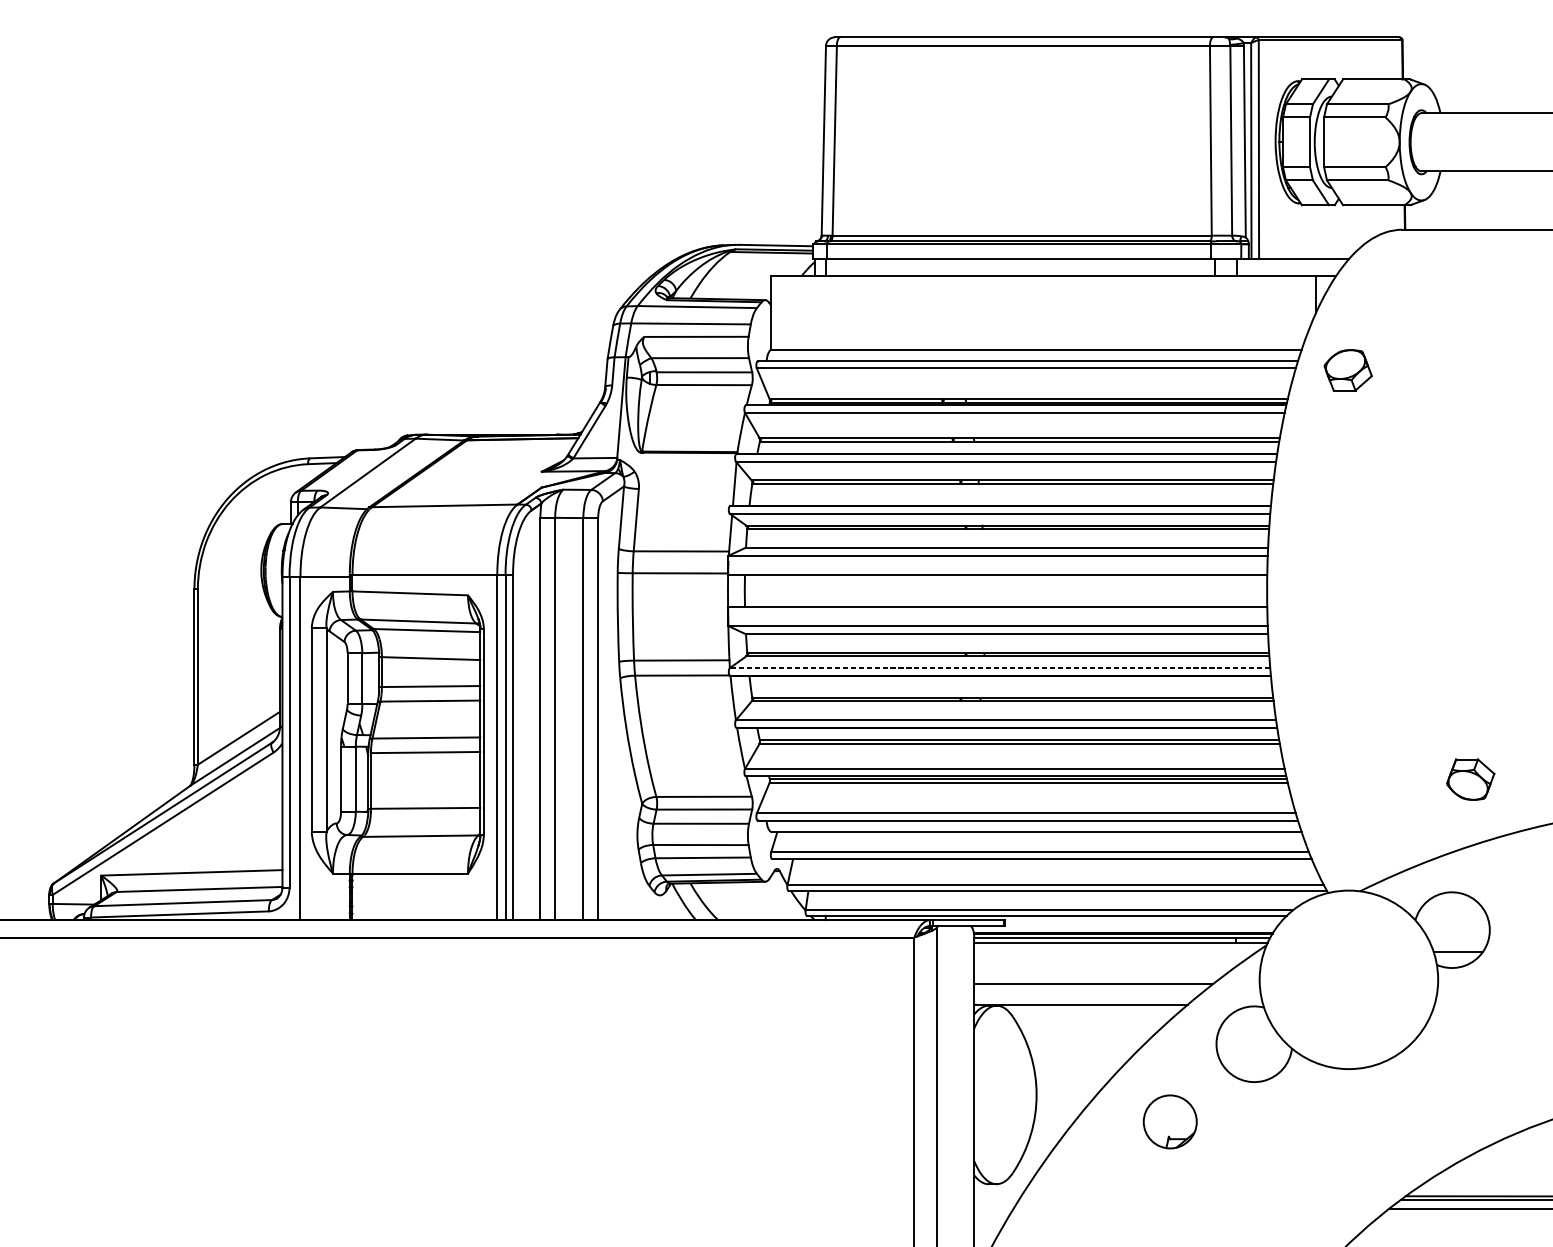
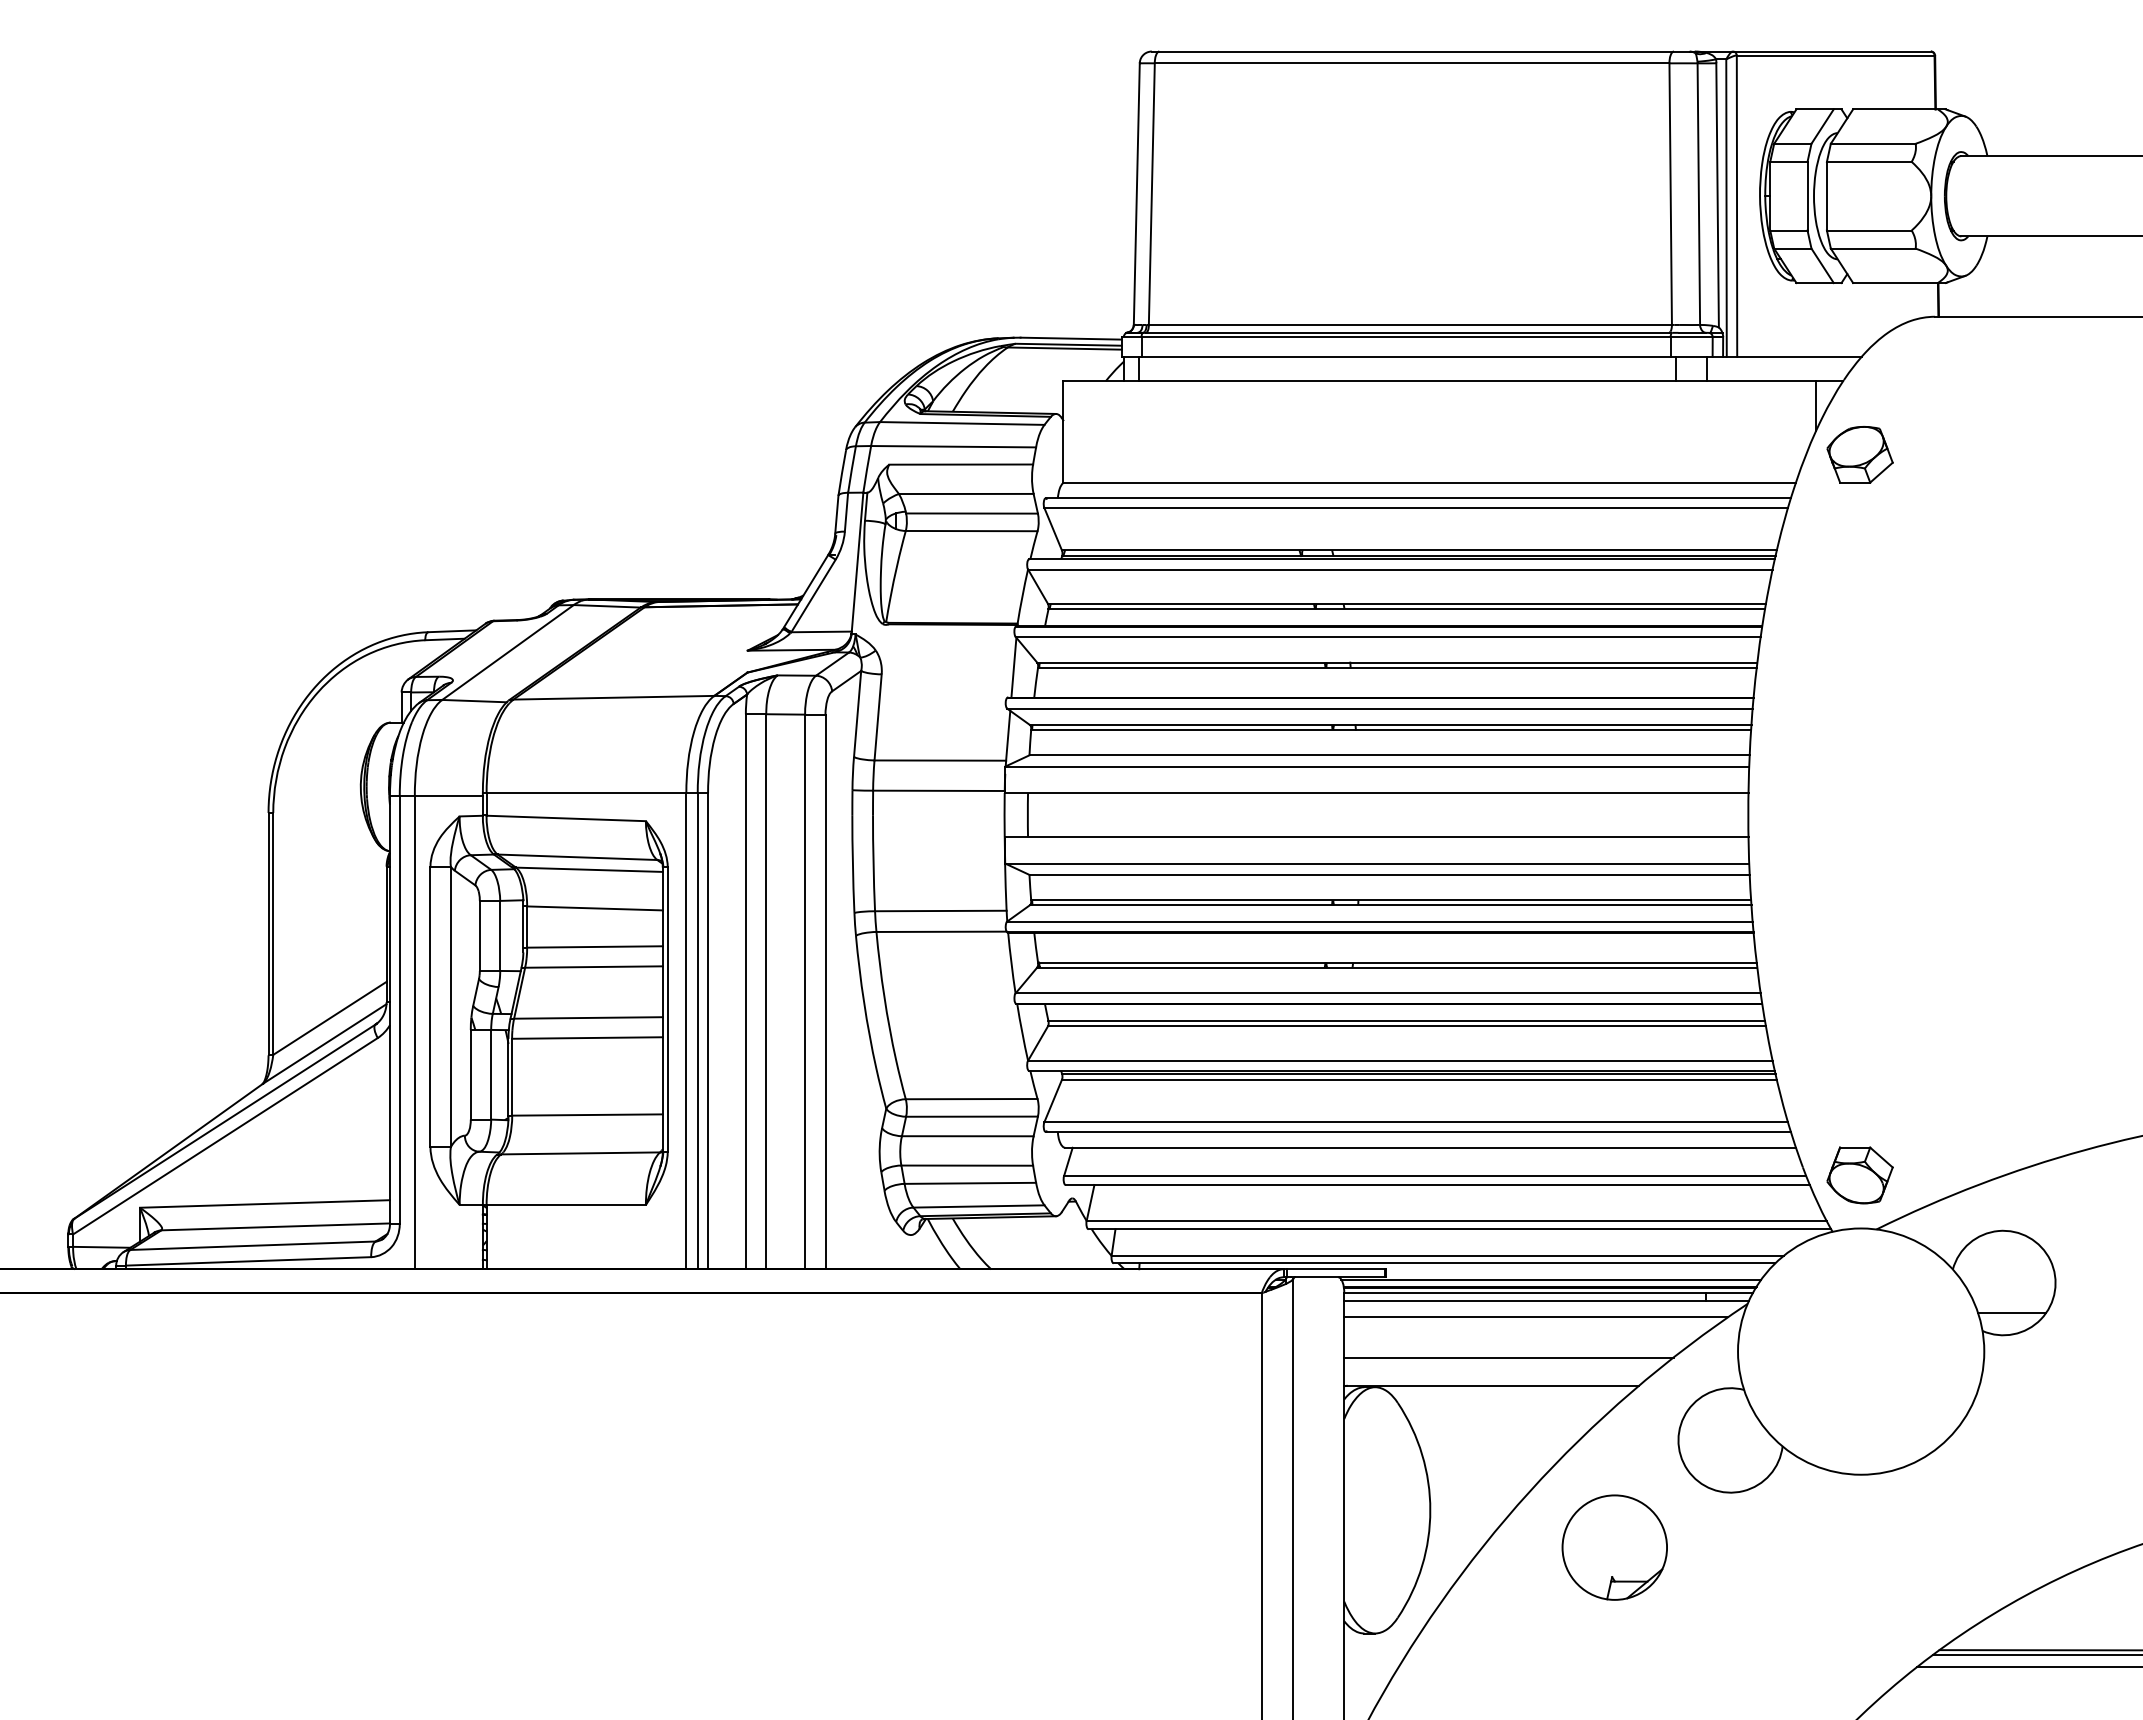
part: (1347, 370) -> (1859, 454), moved
line: (999, 668) -> (1379, 921), dashed -> solid
part: (1470, 779) -> (1859, 1175), moved
line: (1124, 927) -> (1551, 1279), added
line: (1112, 955) -> (1535, 1317), added
part: (1170, 1121) -> (1614, 1547), size x1.43

